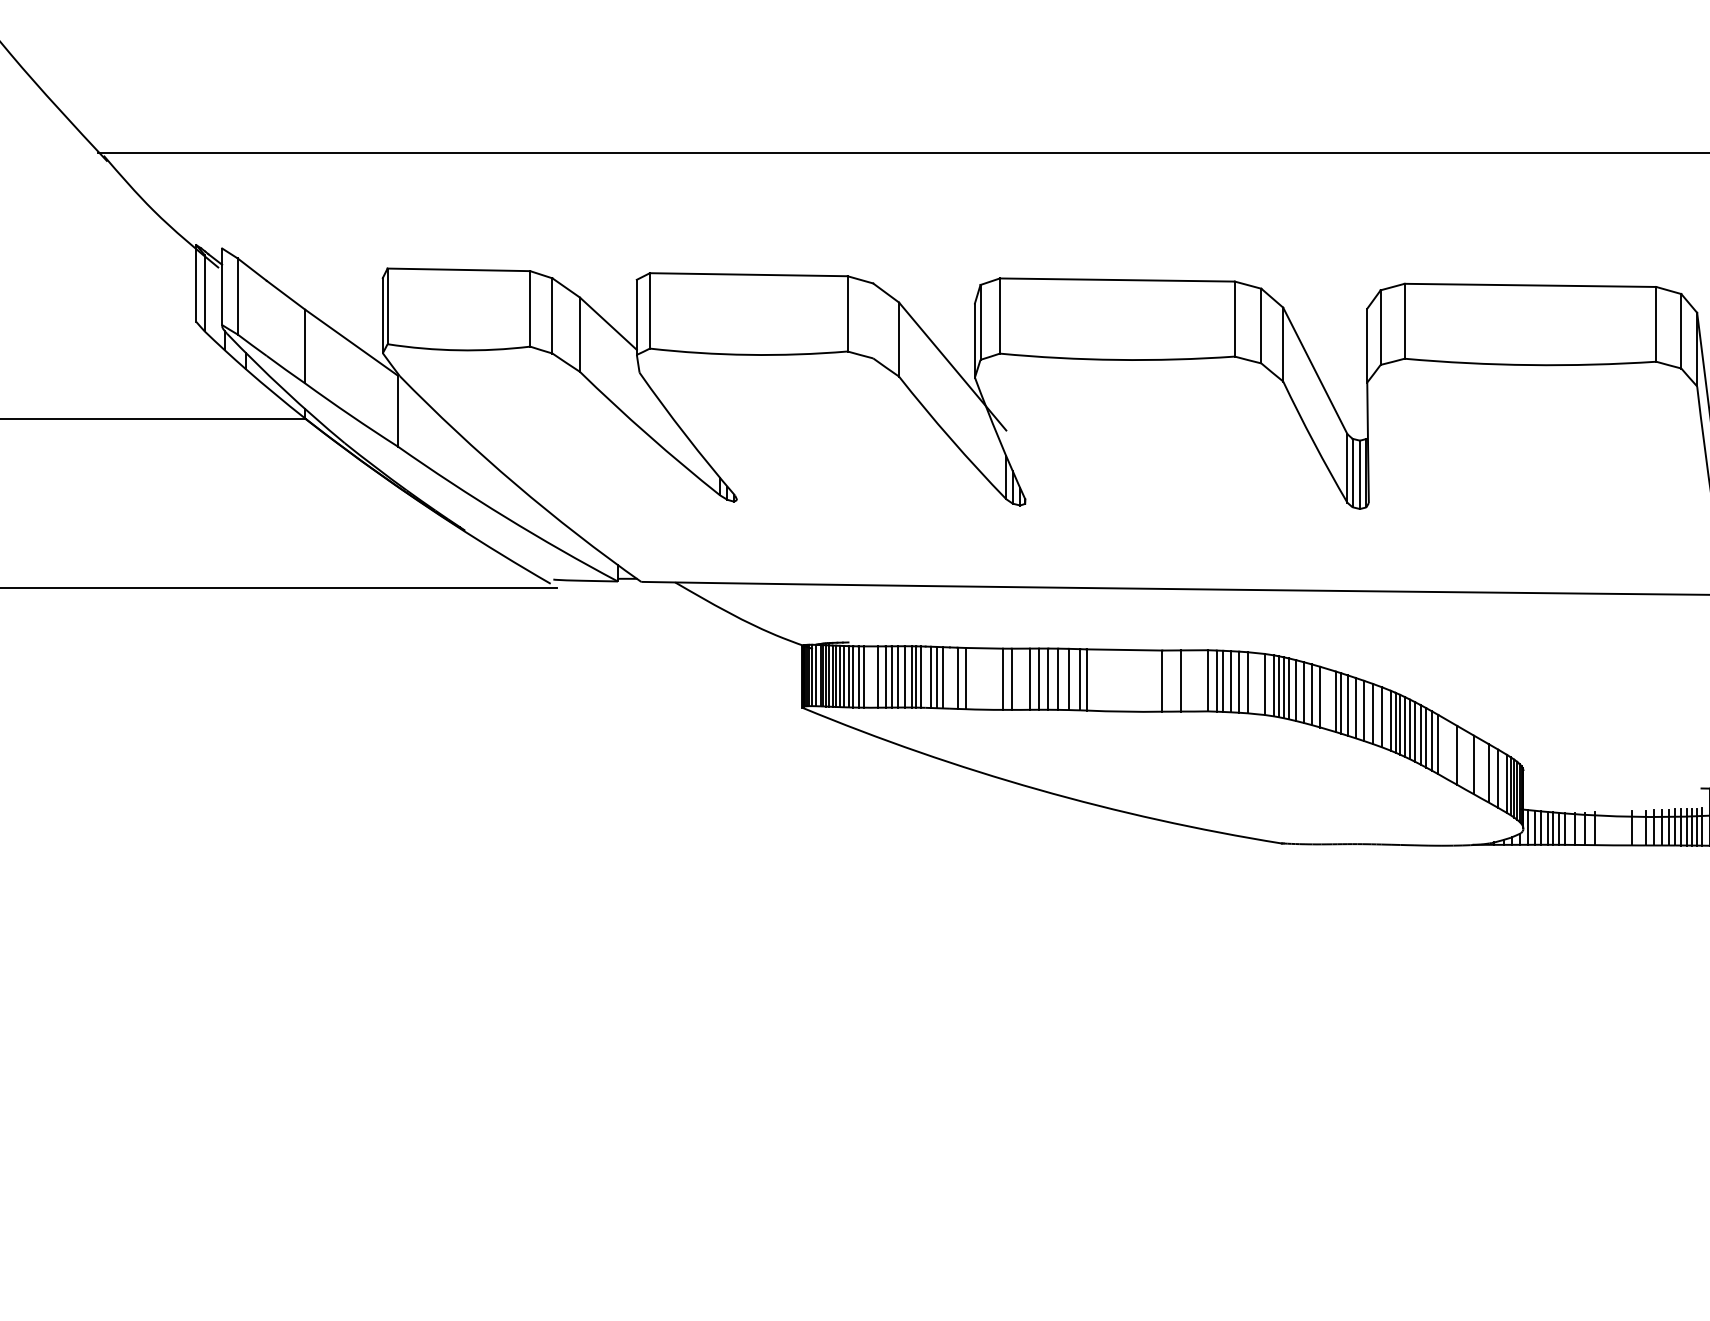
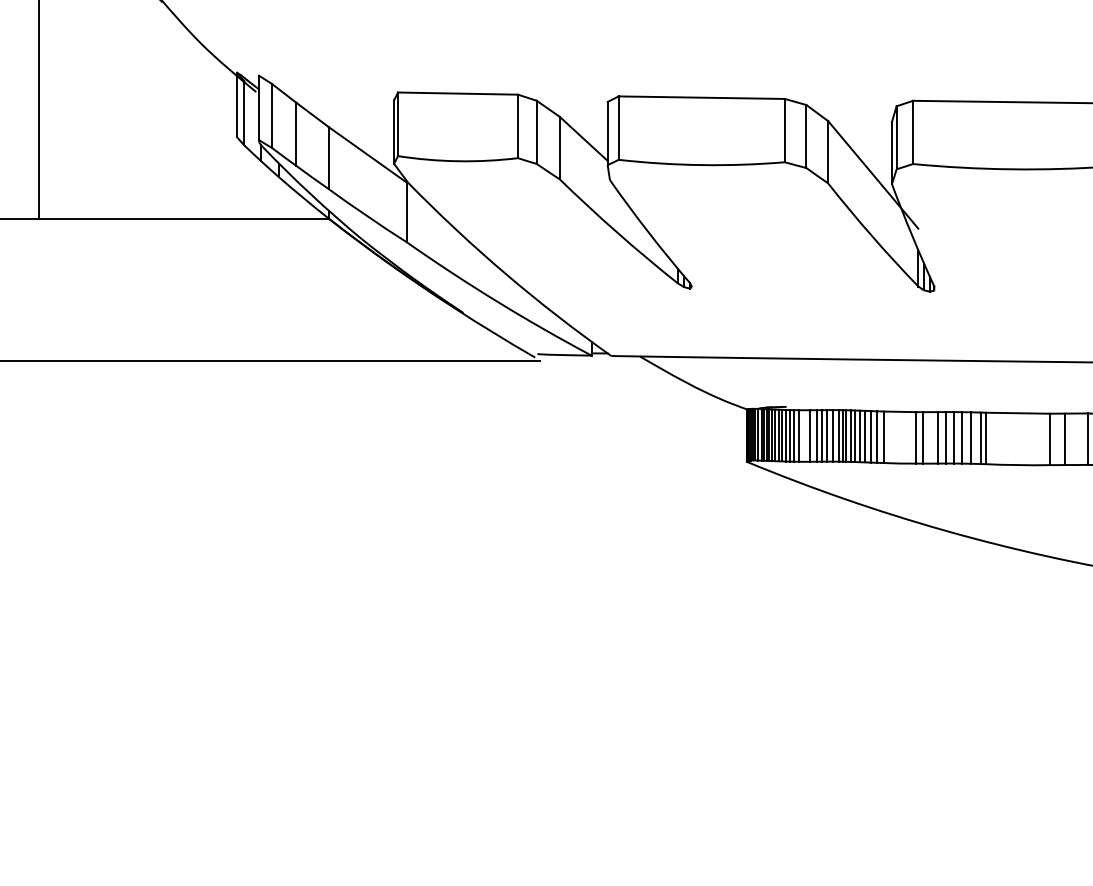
line: (266, 317) -> (296, 133), added
line: (873, 320) -> (806, 136), added
line: (925, 676) -> (850, 435), added
line: (949, 677) -> (870, 436), added

